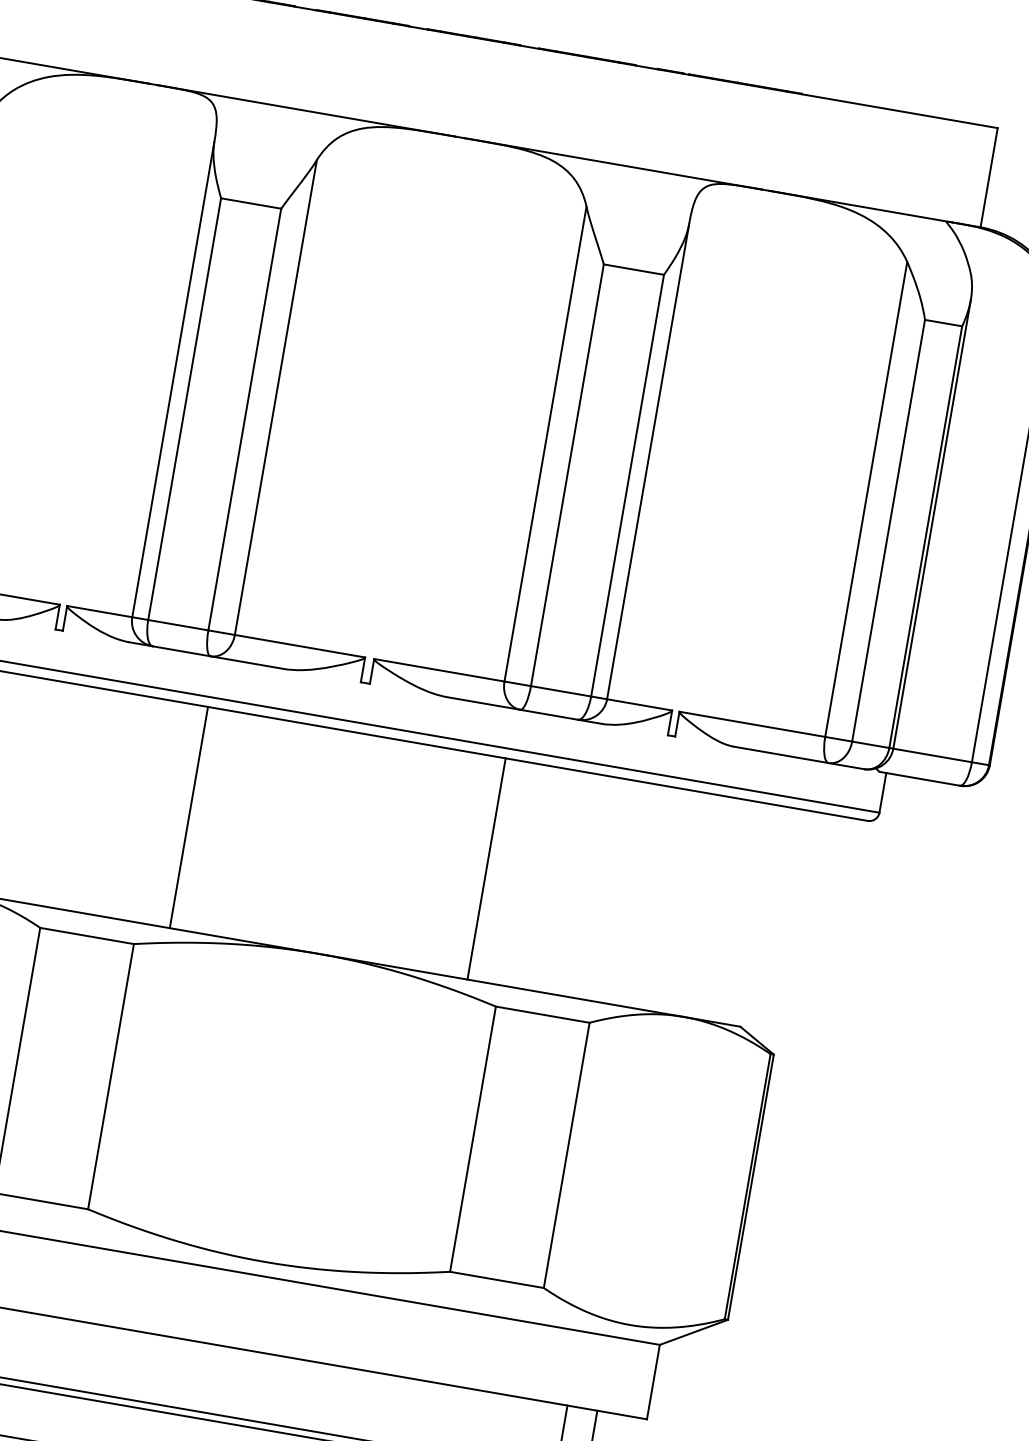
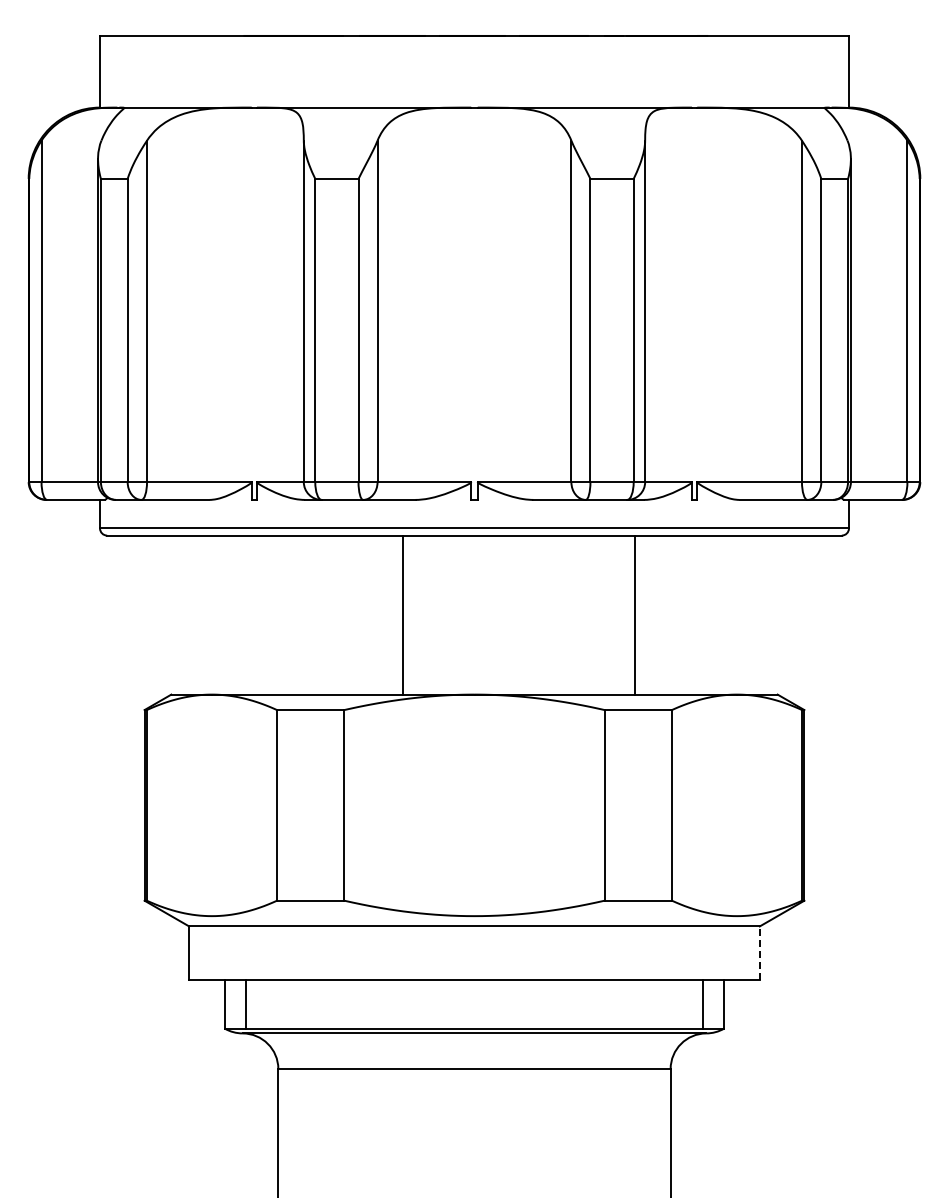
line: (189, 816) -> (402, 614), moved
line: (486, 868) -> (634, 614), moved
line: (652, 1382) -> (759, 953), solid -> dashed

